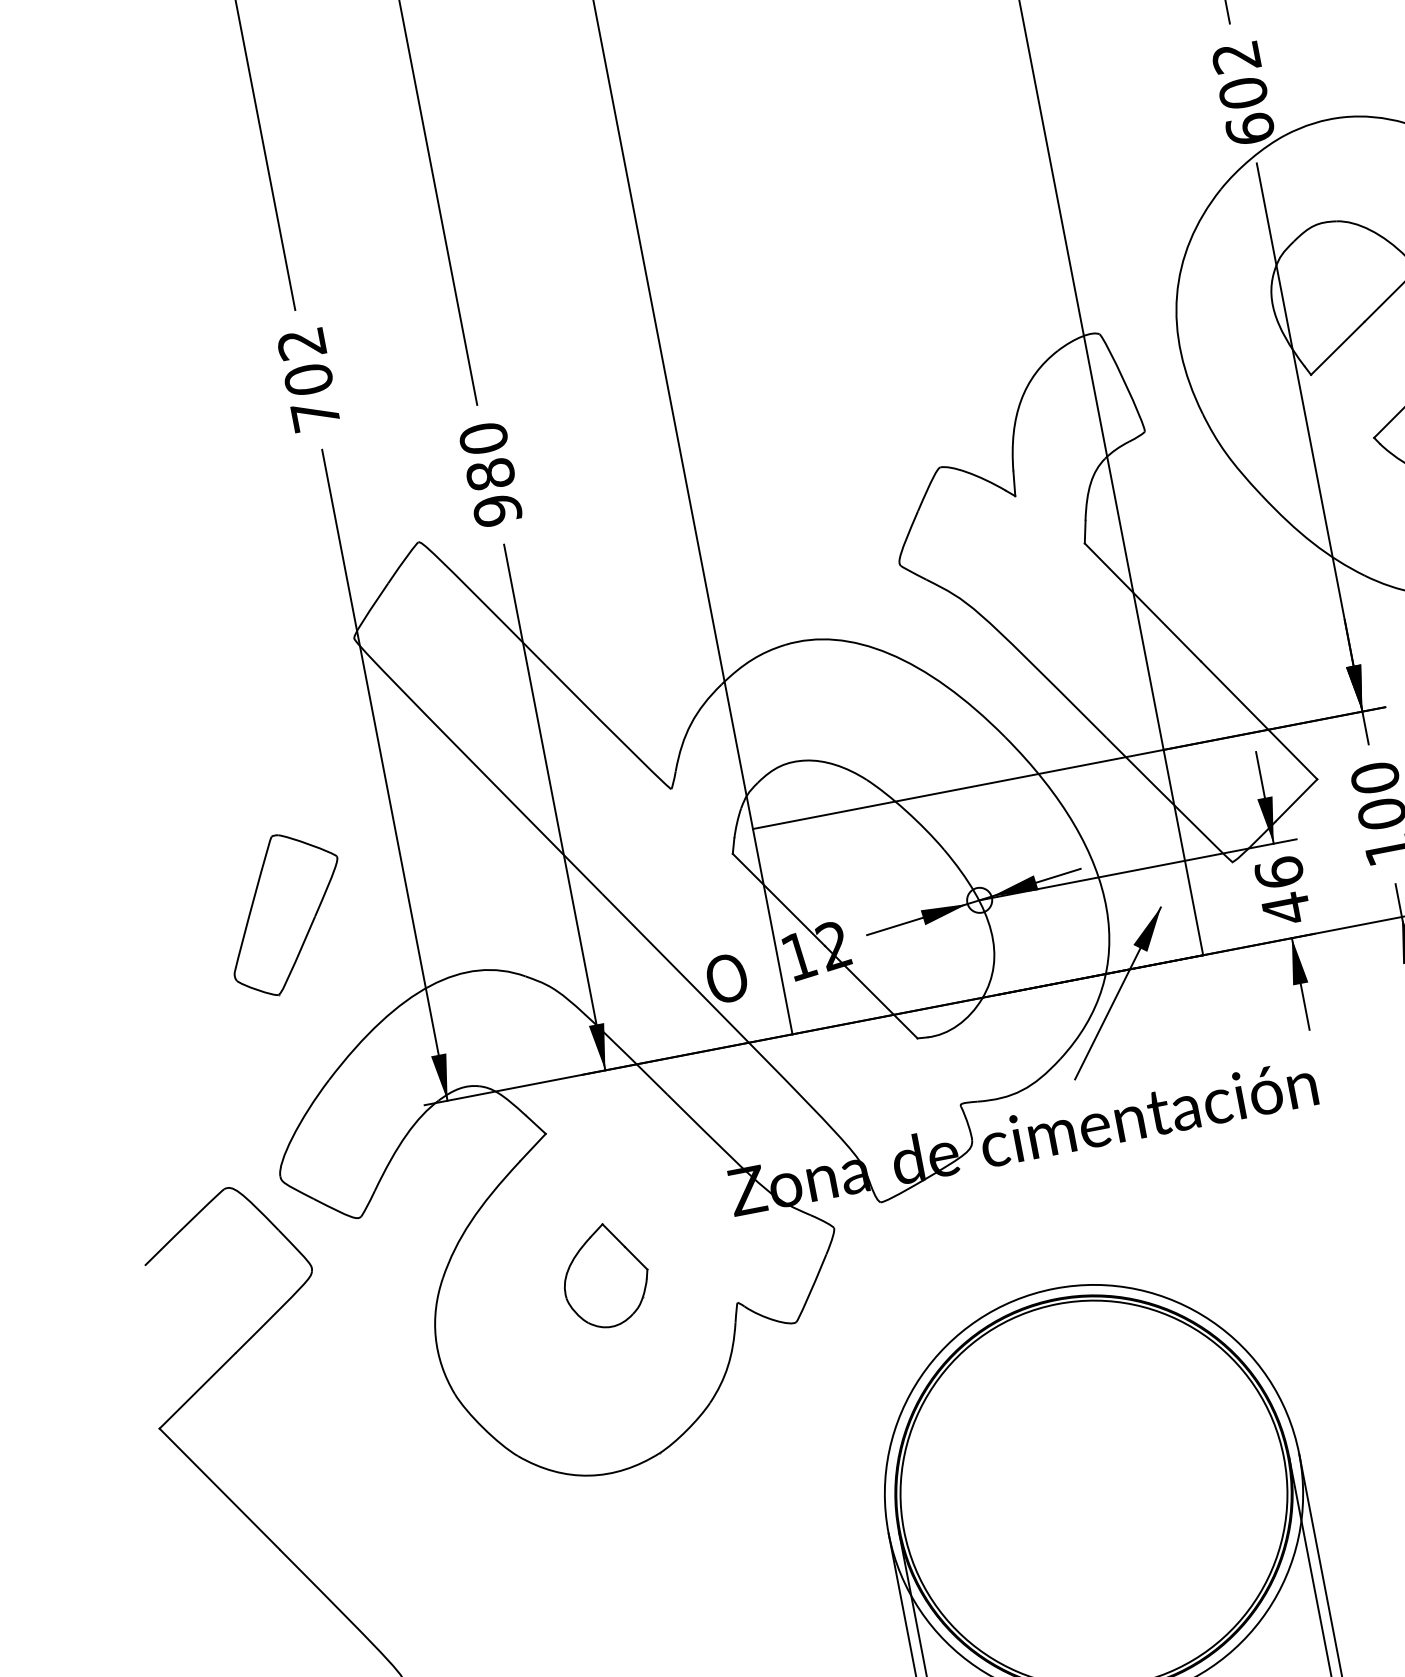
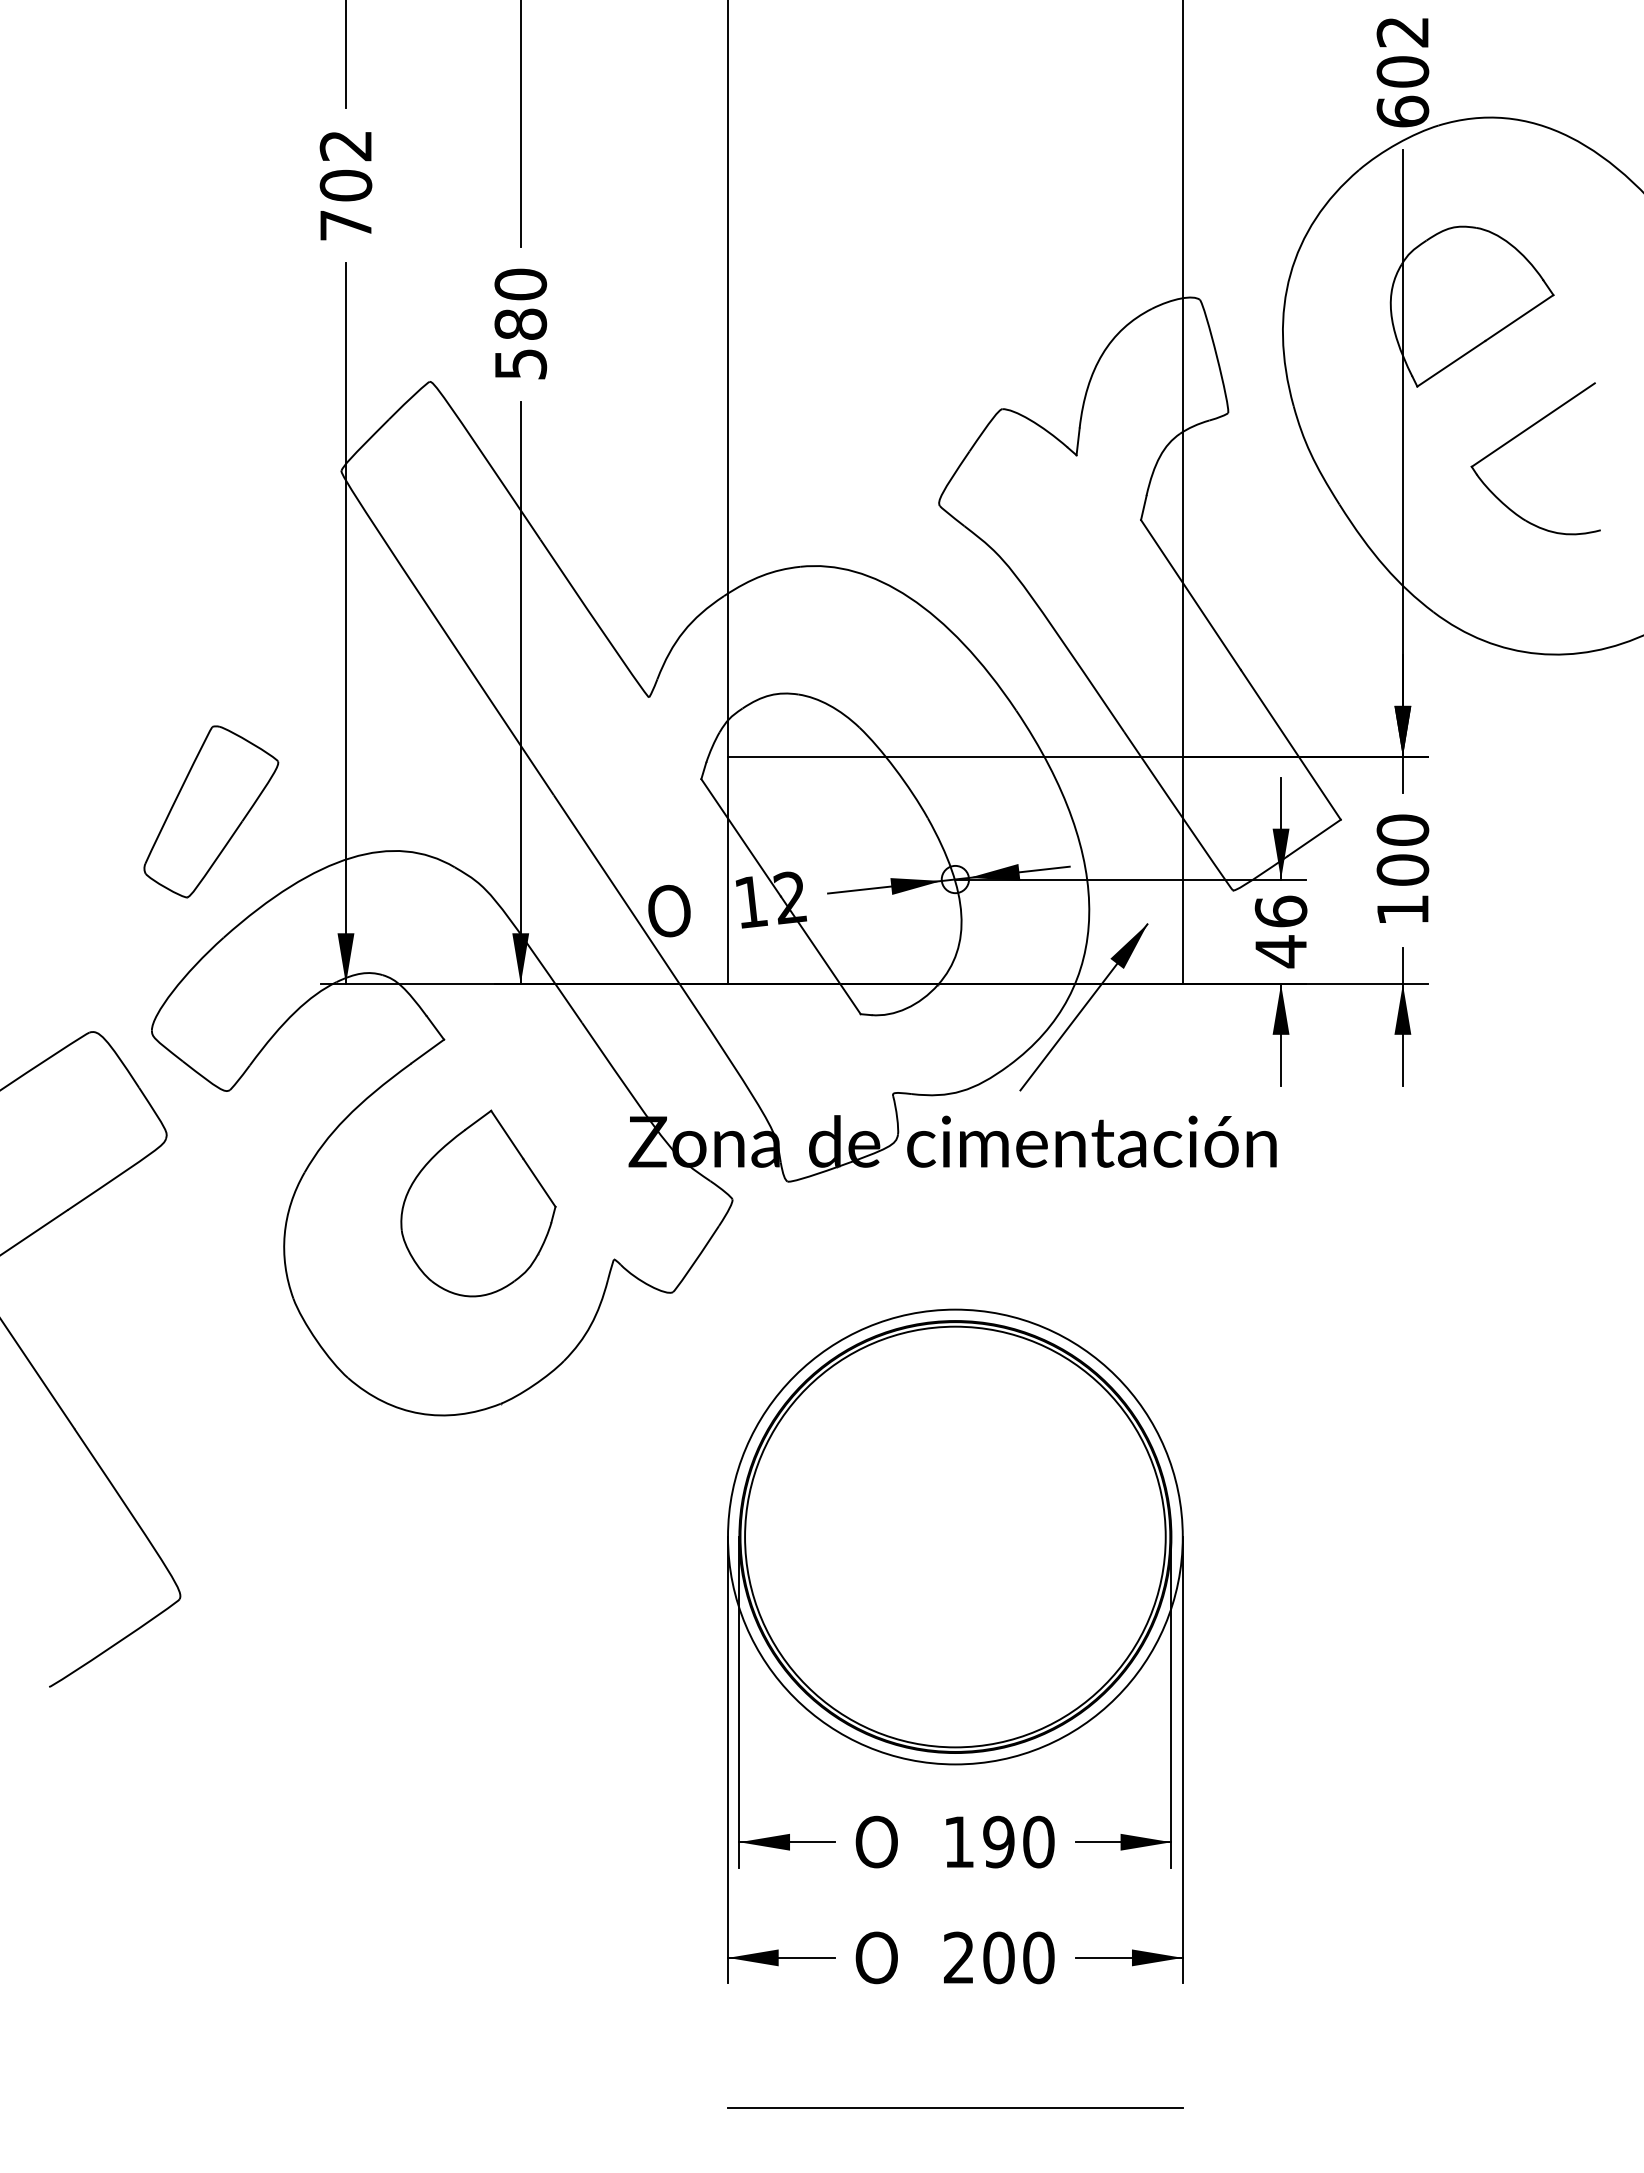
text: (497, 510) -> (520, 364), 980 -> 580
part: (285, 913) -> (211, 811), moved
part: (605, 1275) -> (478, 1203), size x1.67

